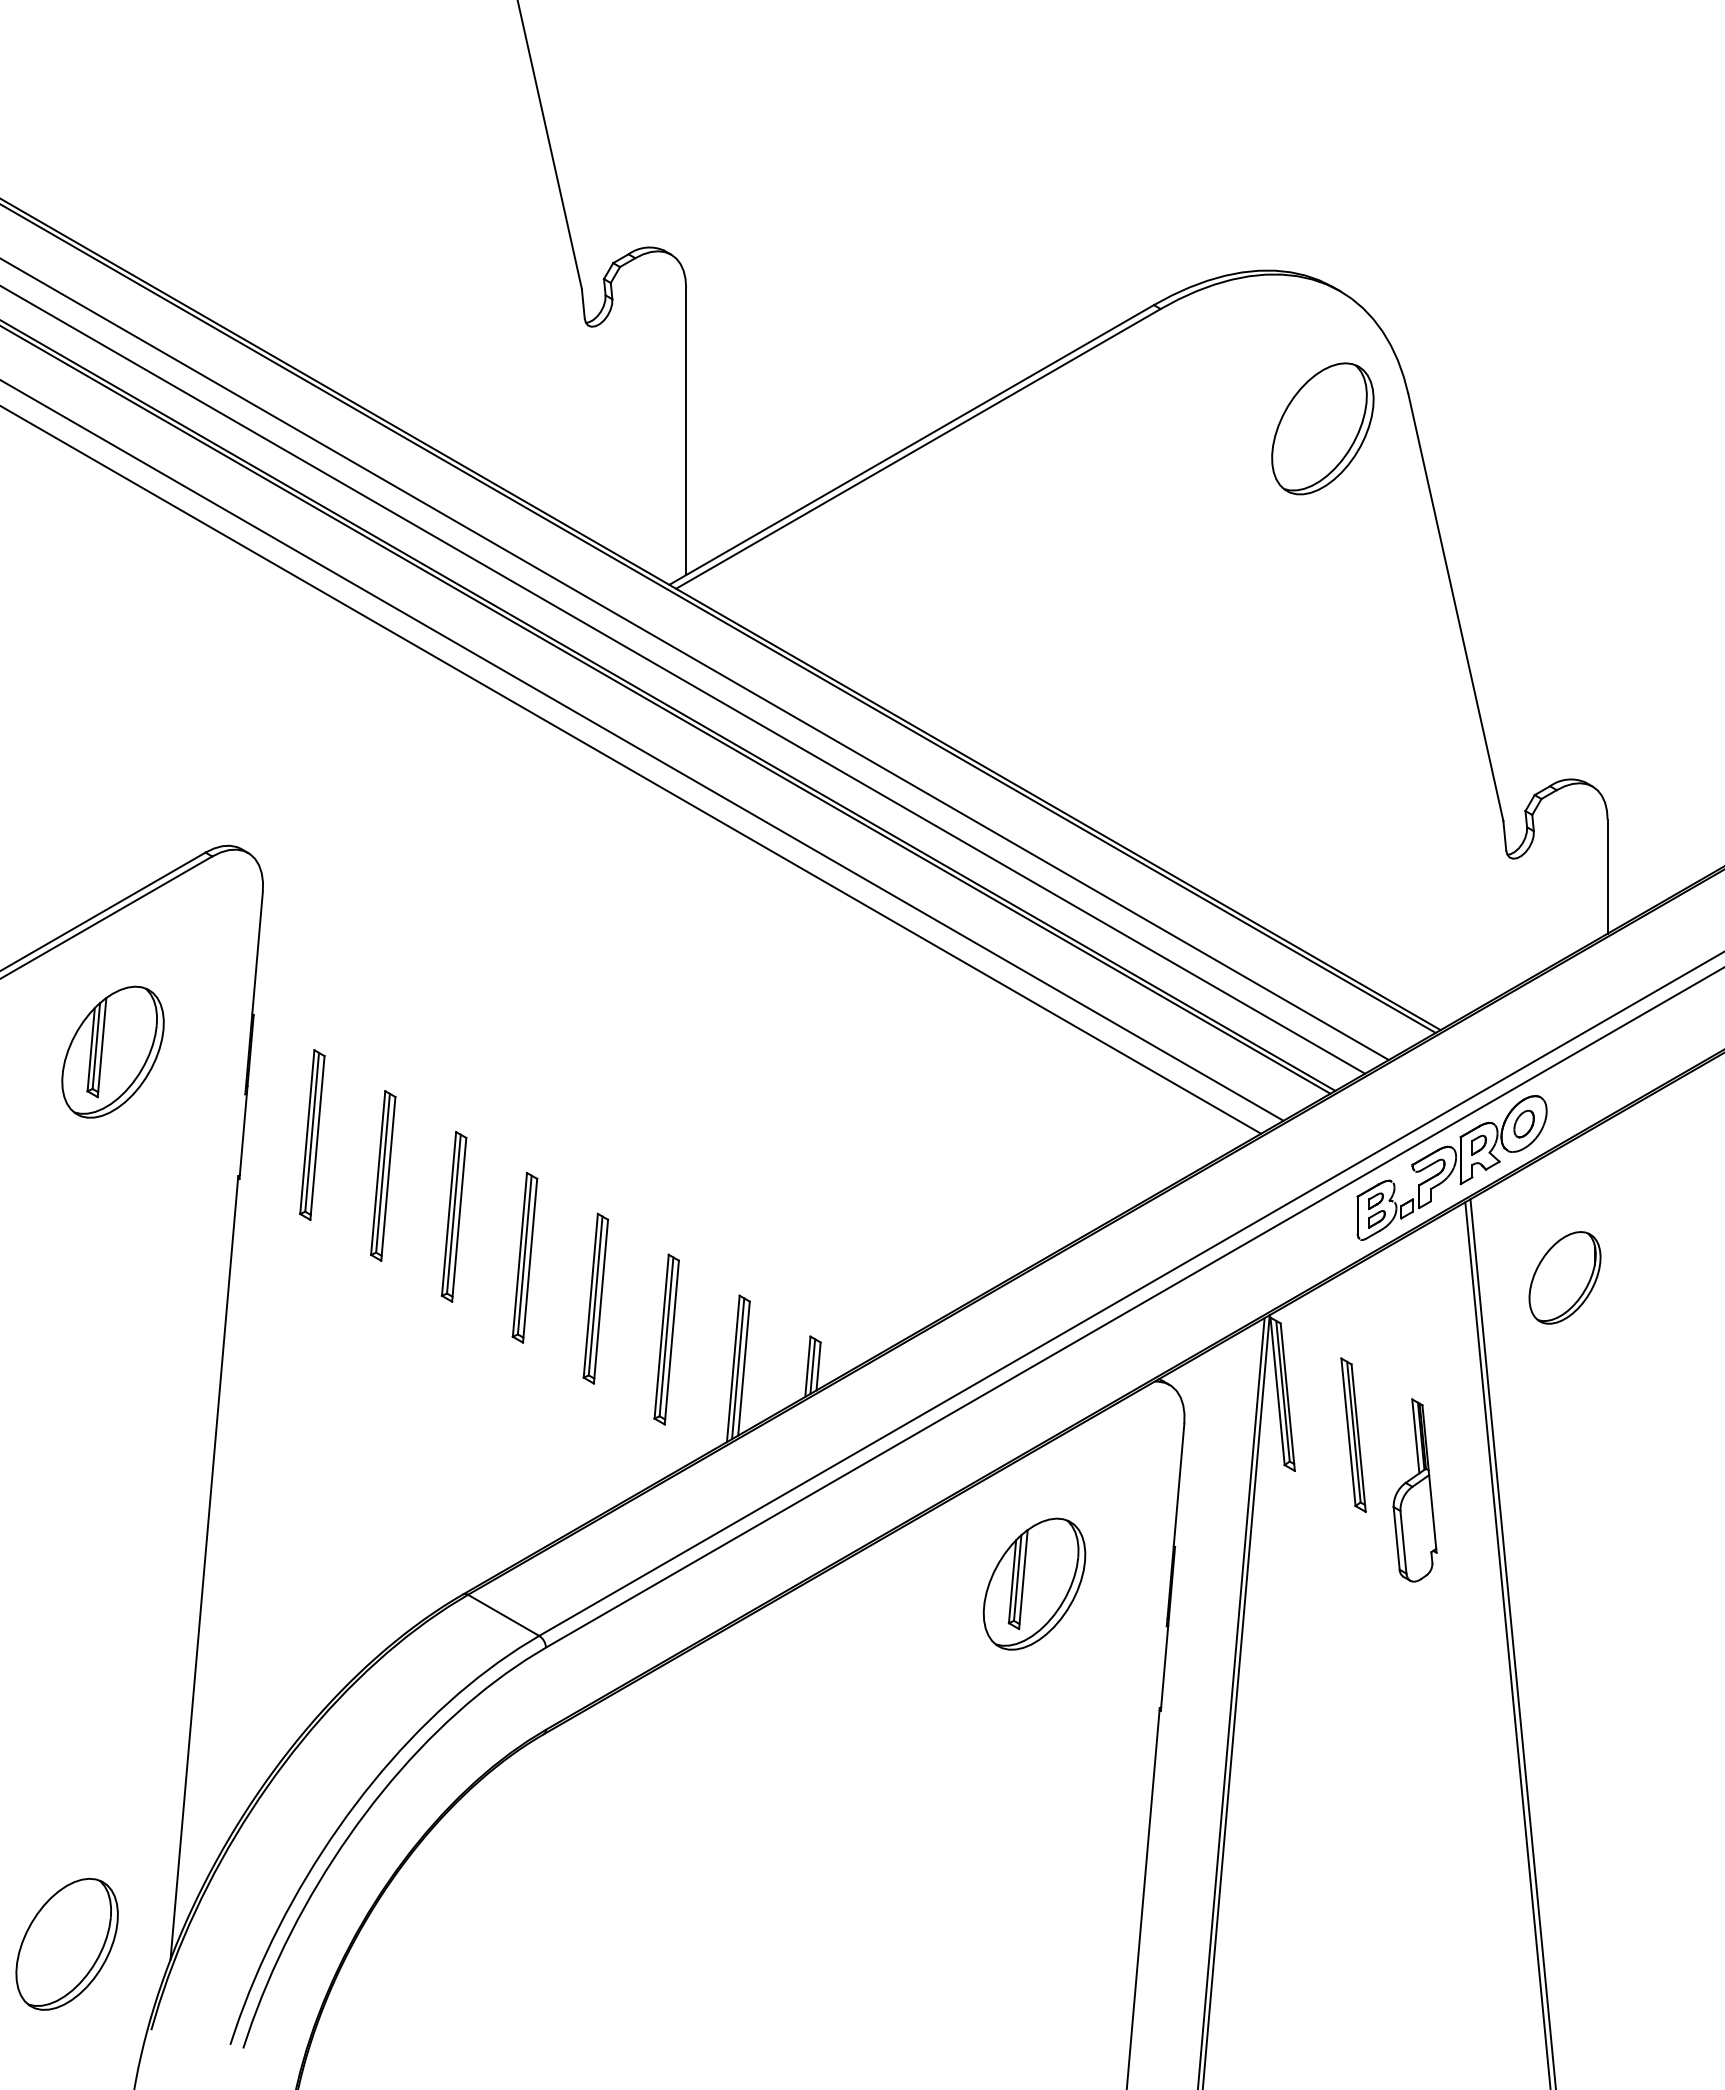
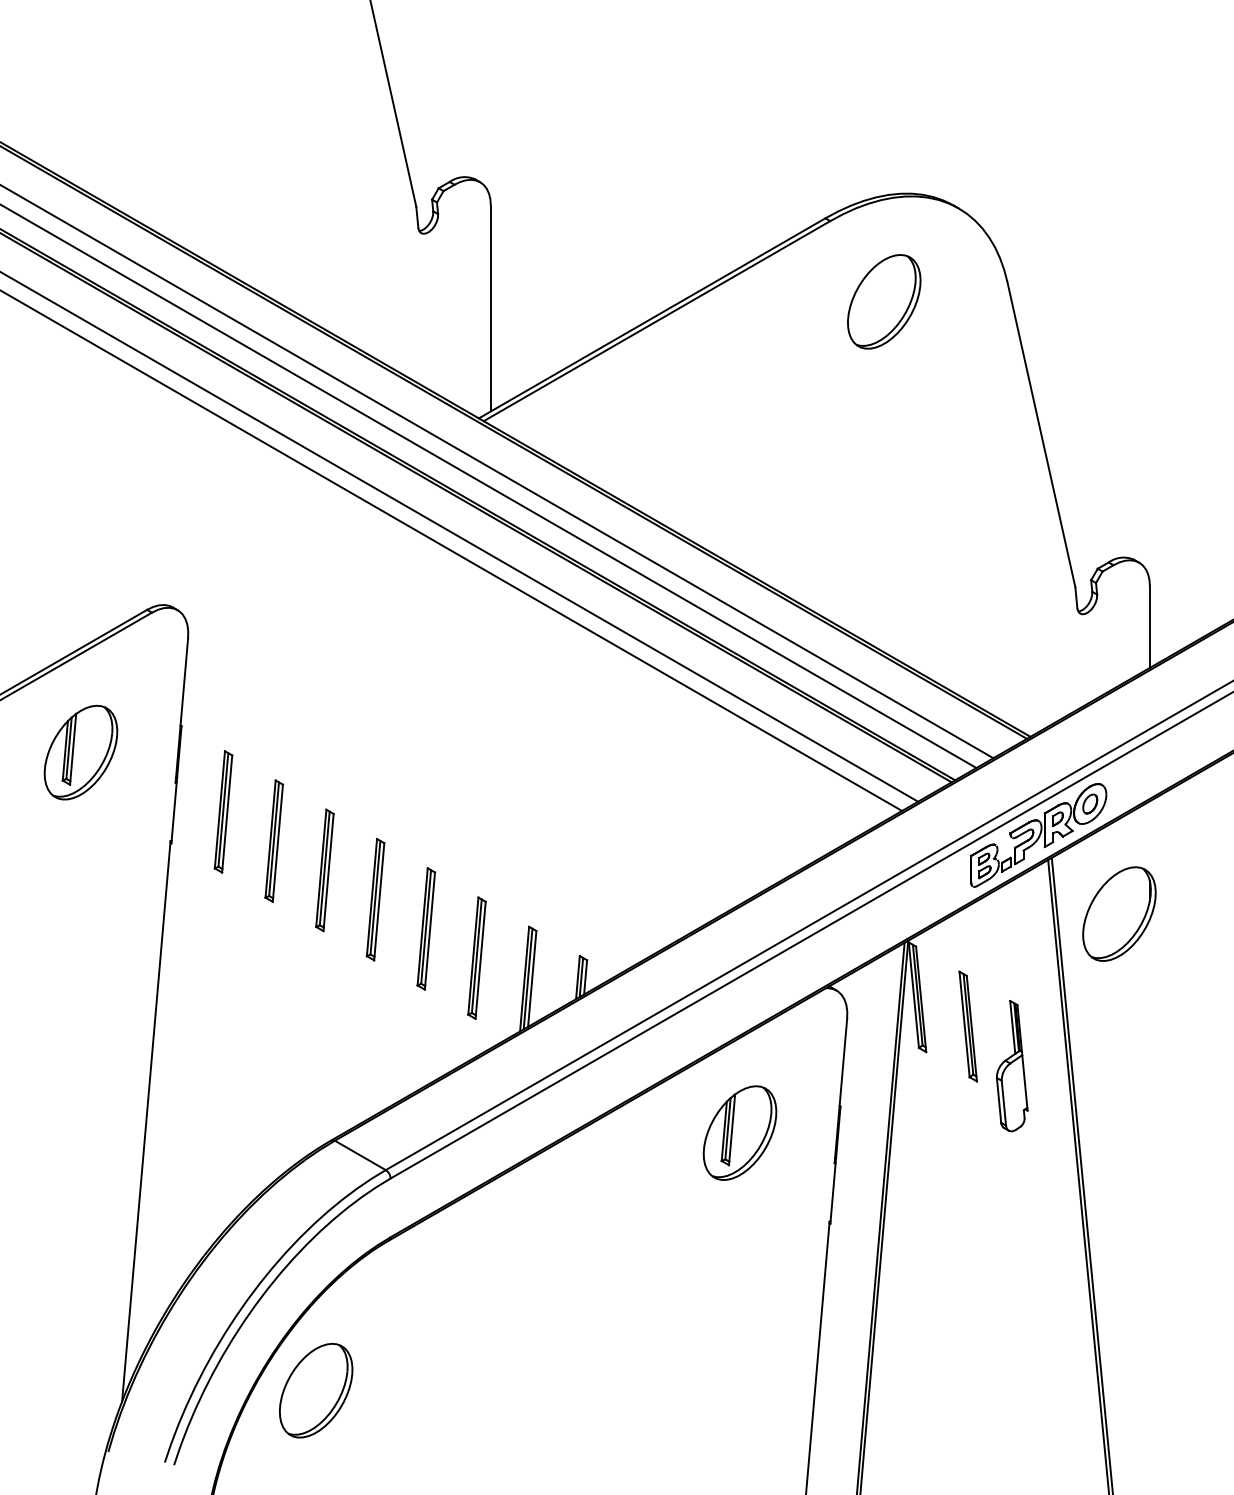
part: (1323, 428) -> (884, 301), moved
part: (1565, 1277) -> (1119, 913), size x1.43
part: (67, 1944) -> (316, 1390), moved

